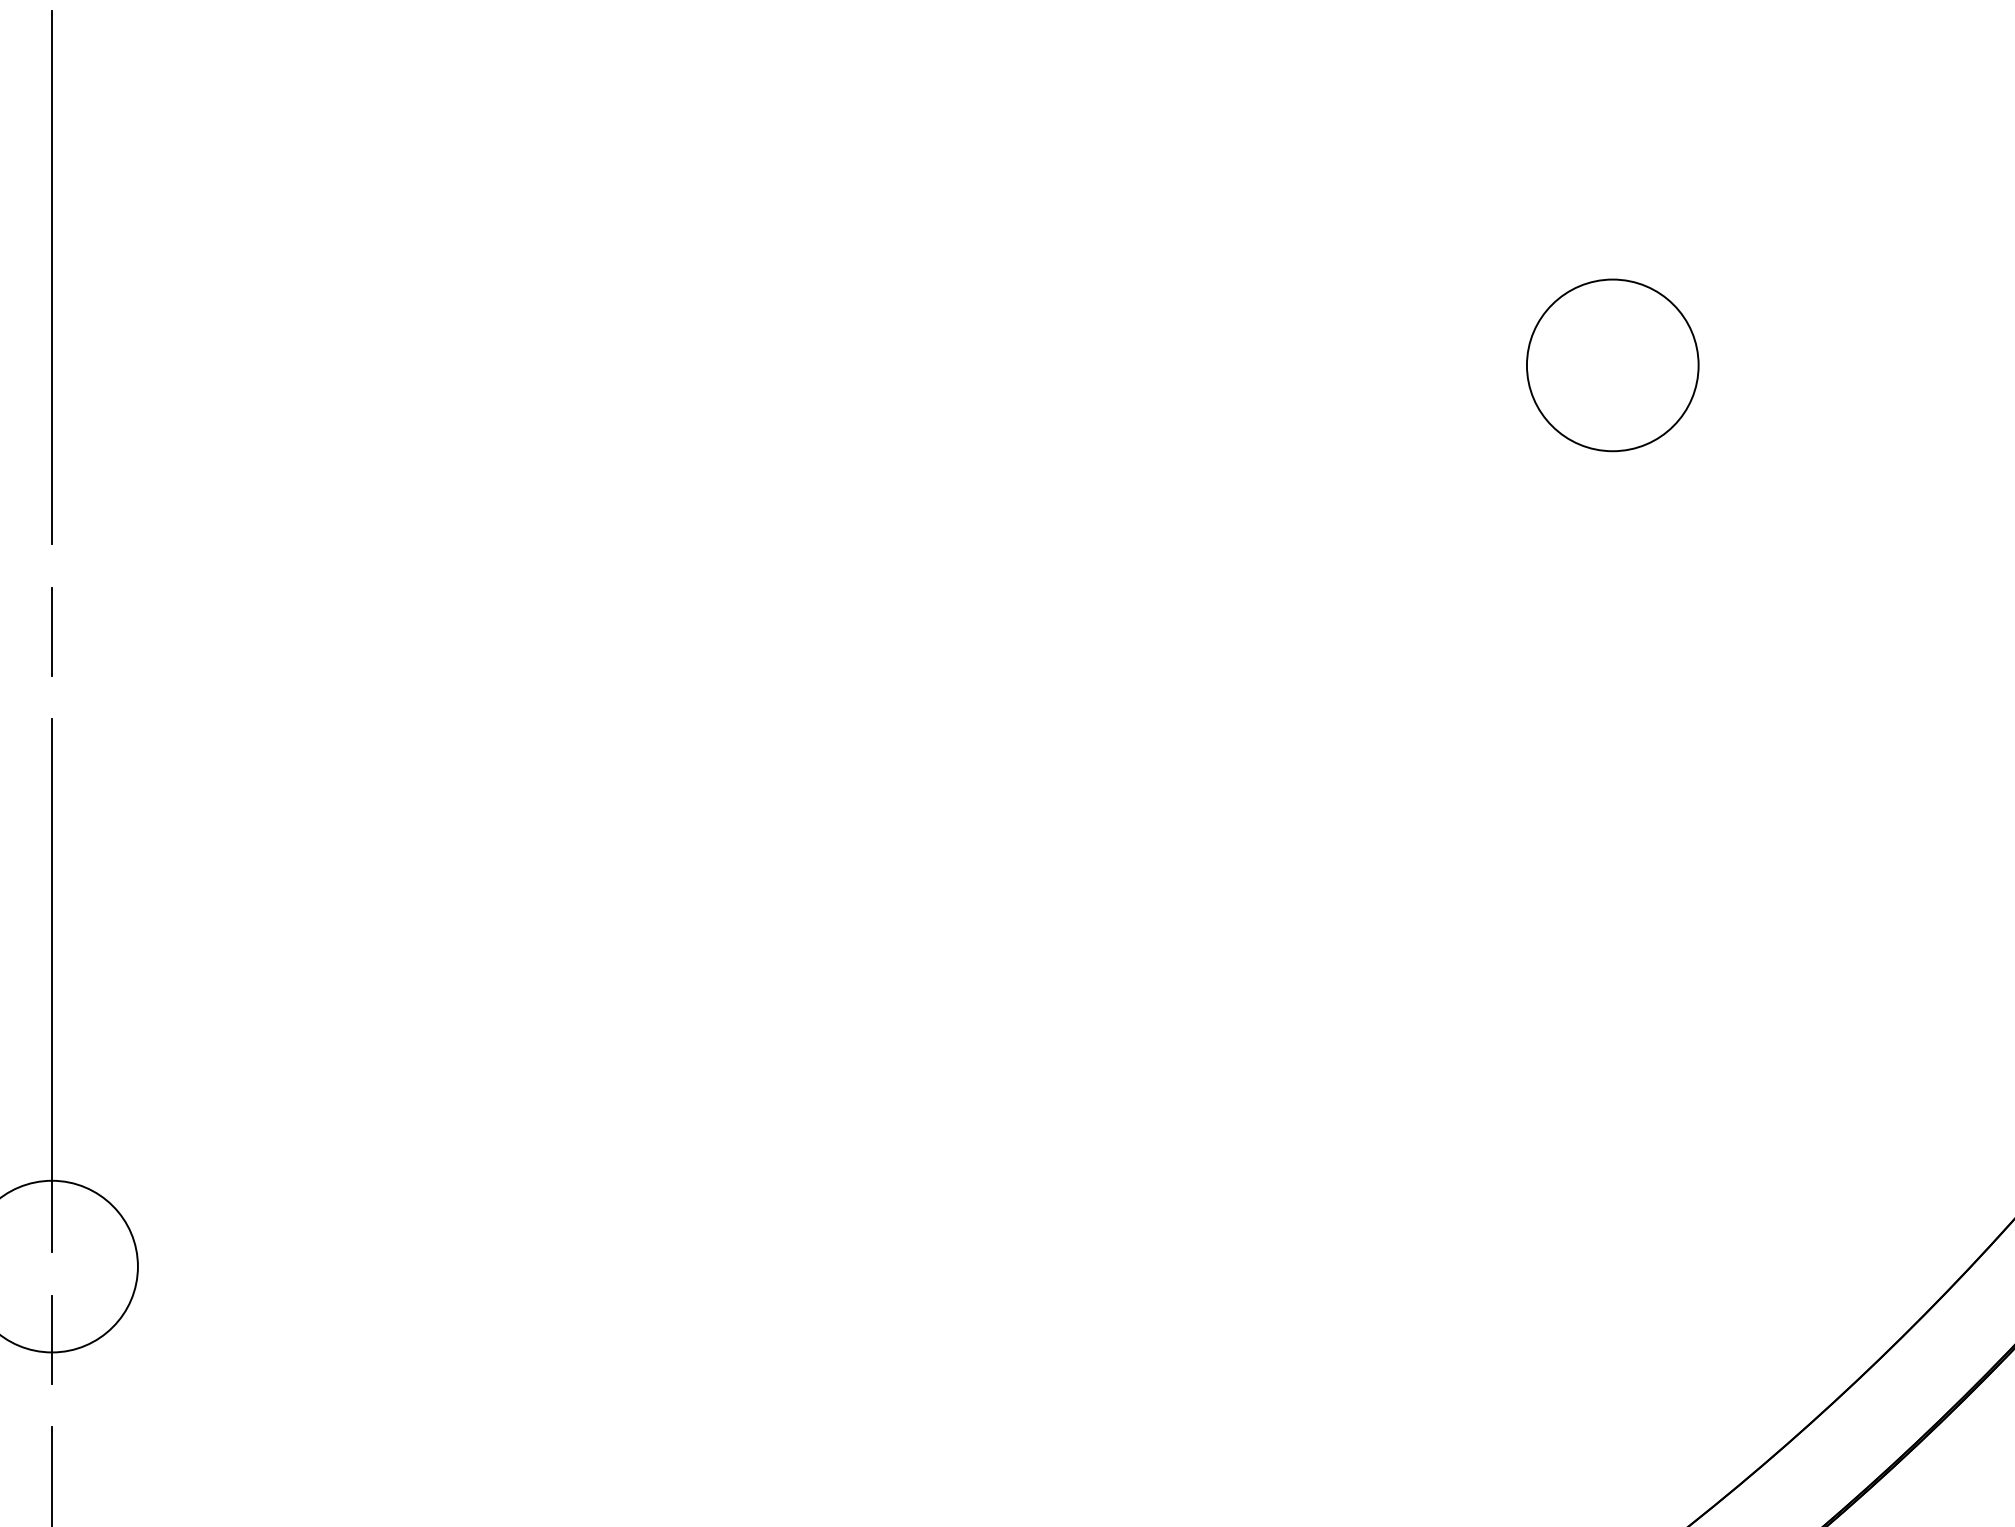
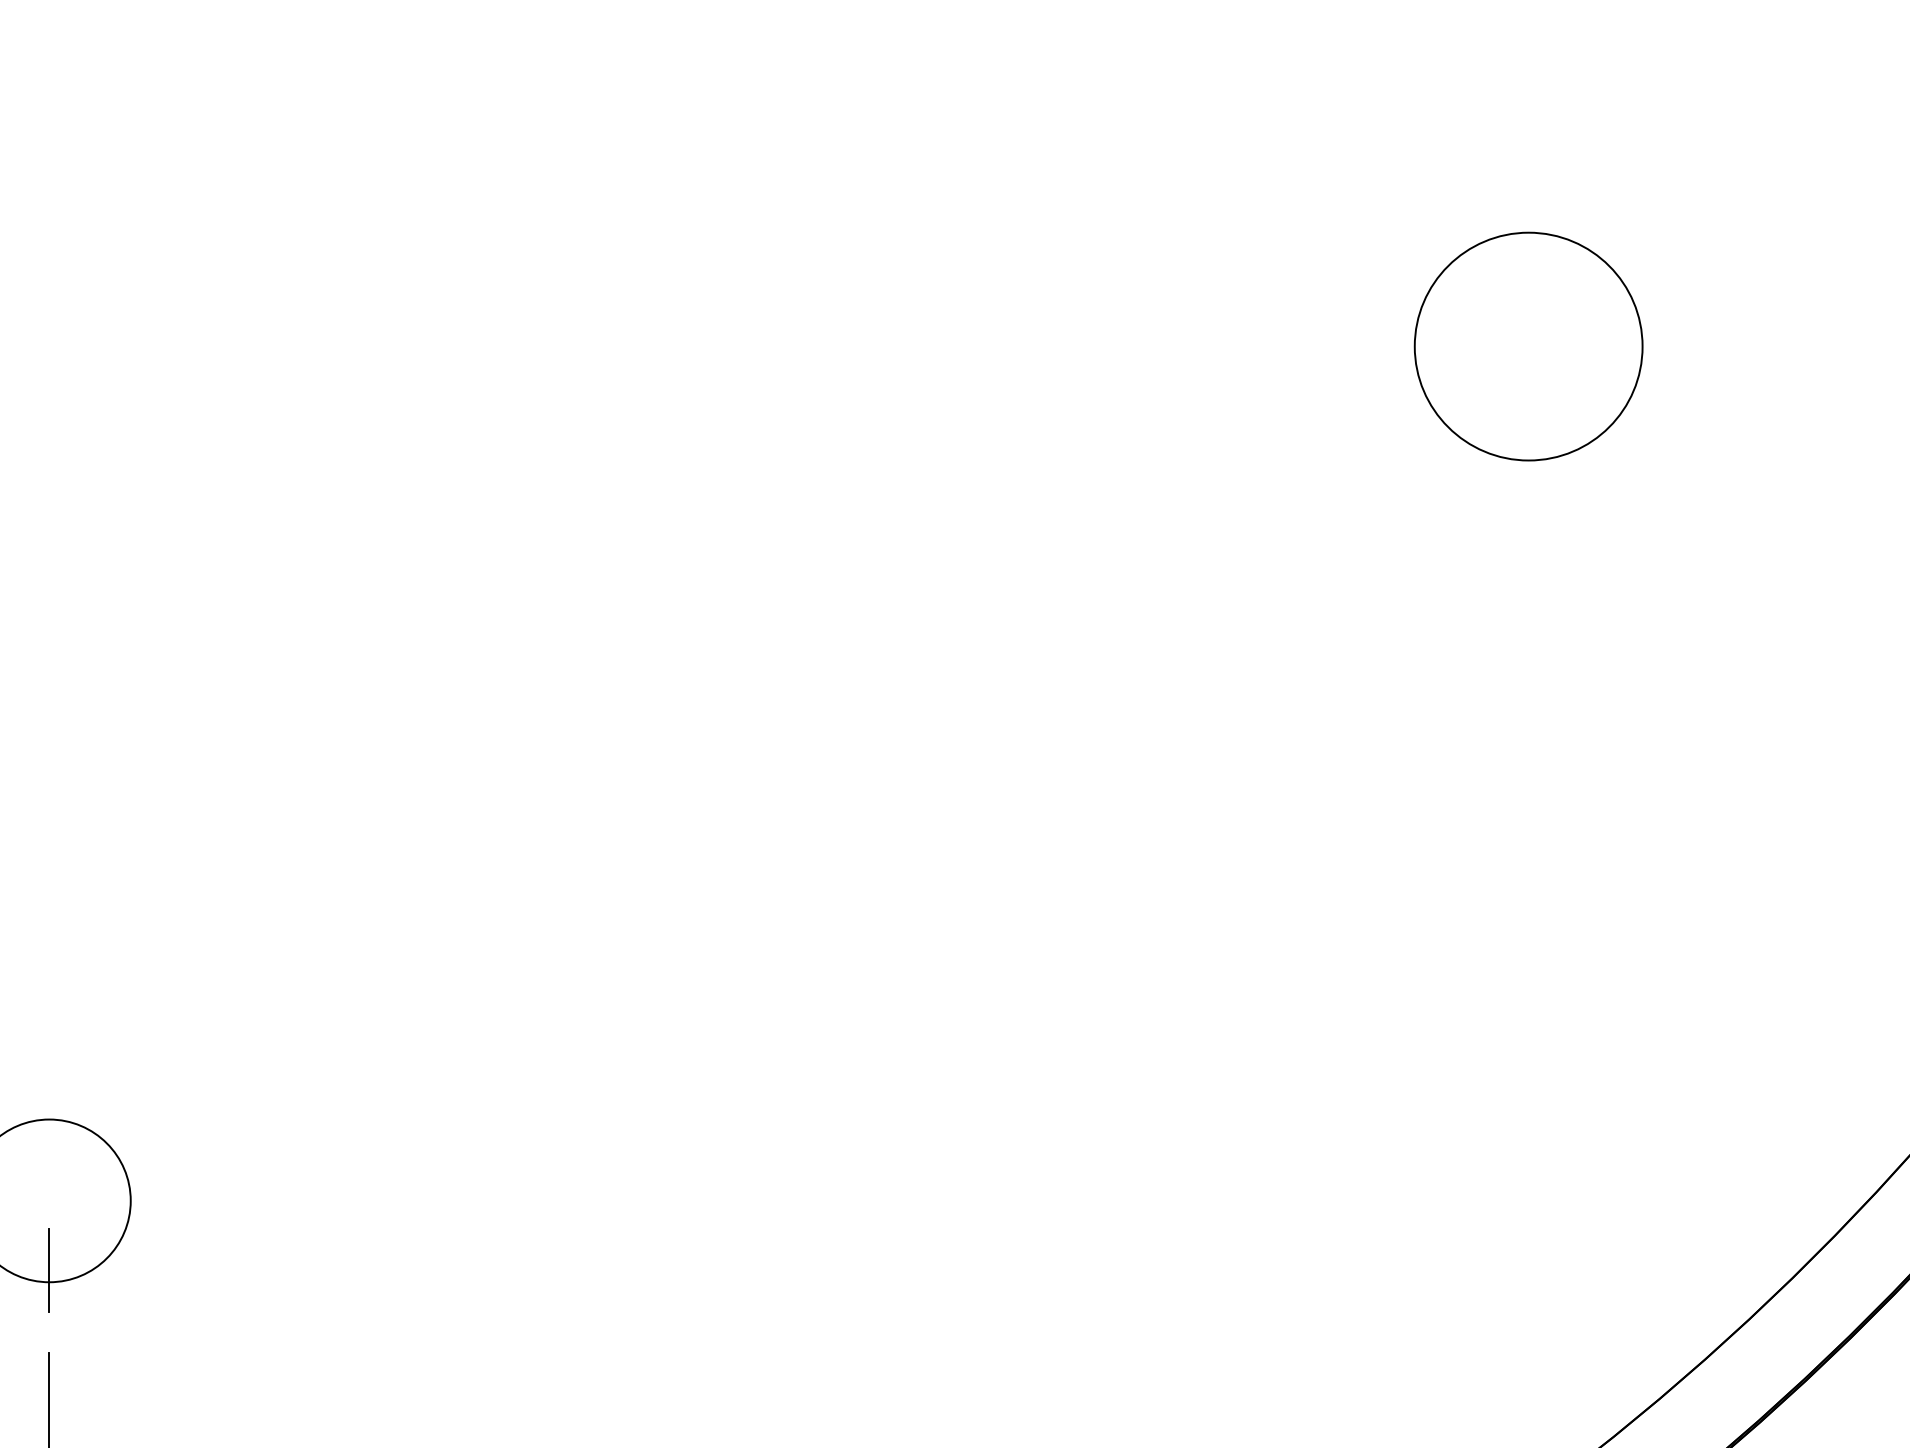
line: (52, 277) -> (49, 263), removed
part: (1612, 365) -> (1528, 346), size x1.4
line: (52, 631) -> (49, 598), removed
line: (52, 985) -> (49, 934), removed

